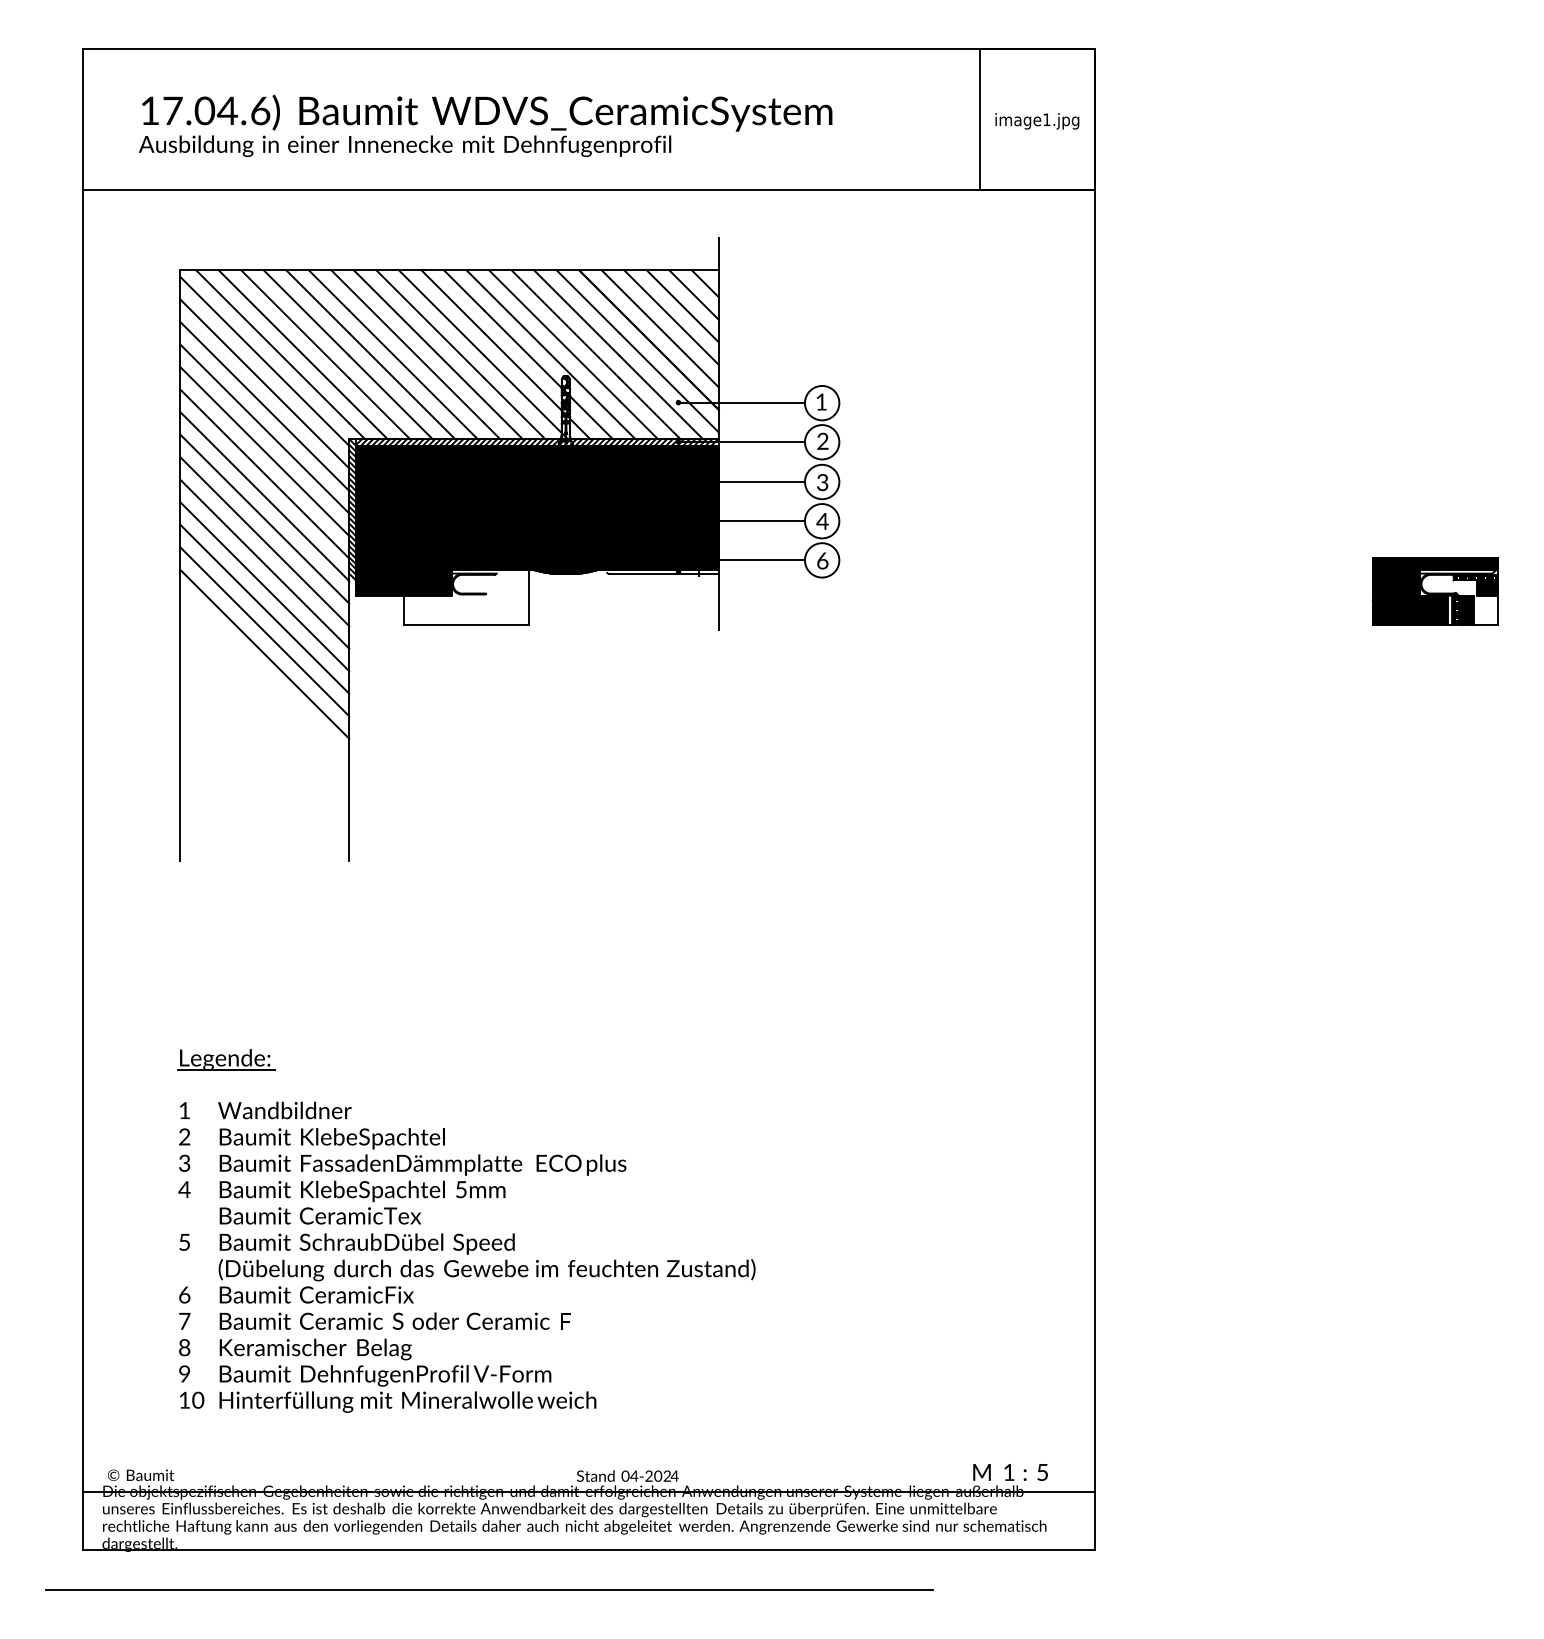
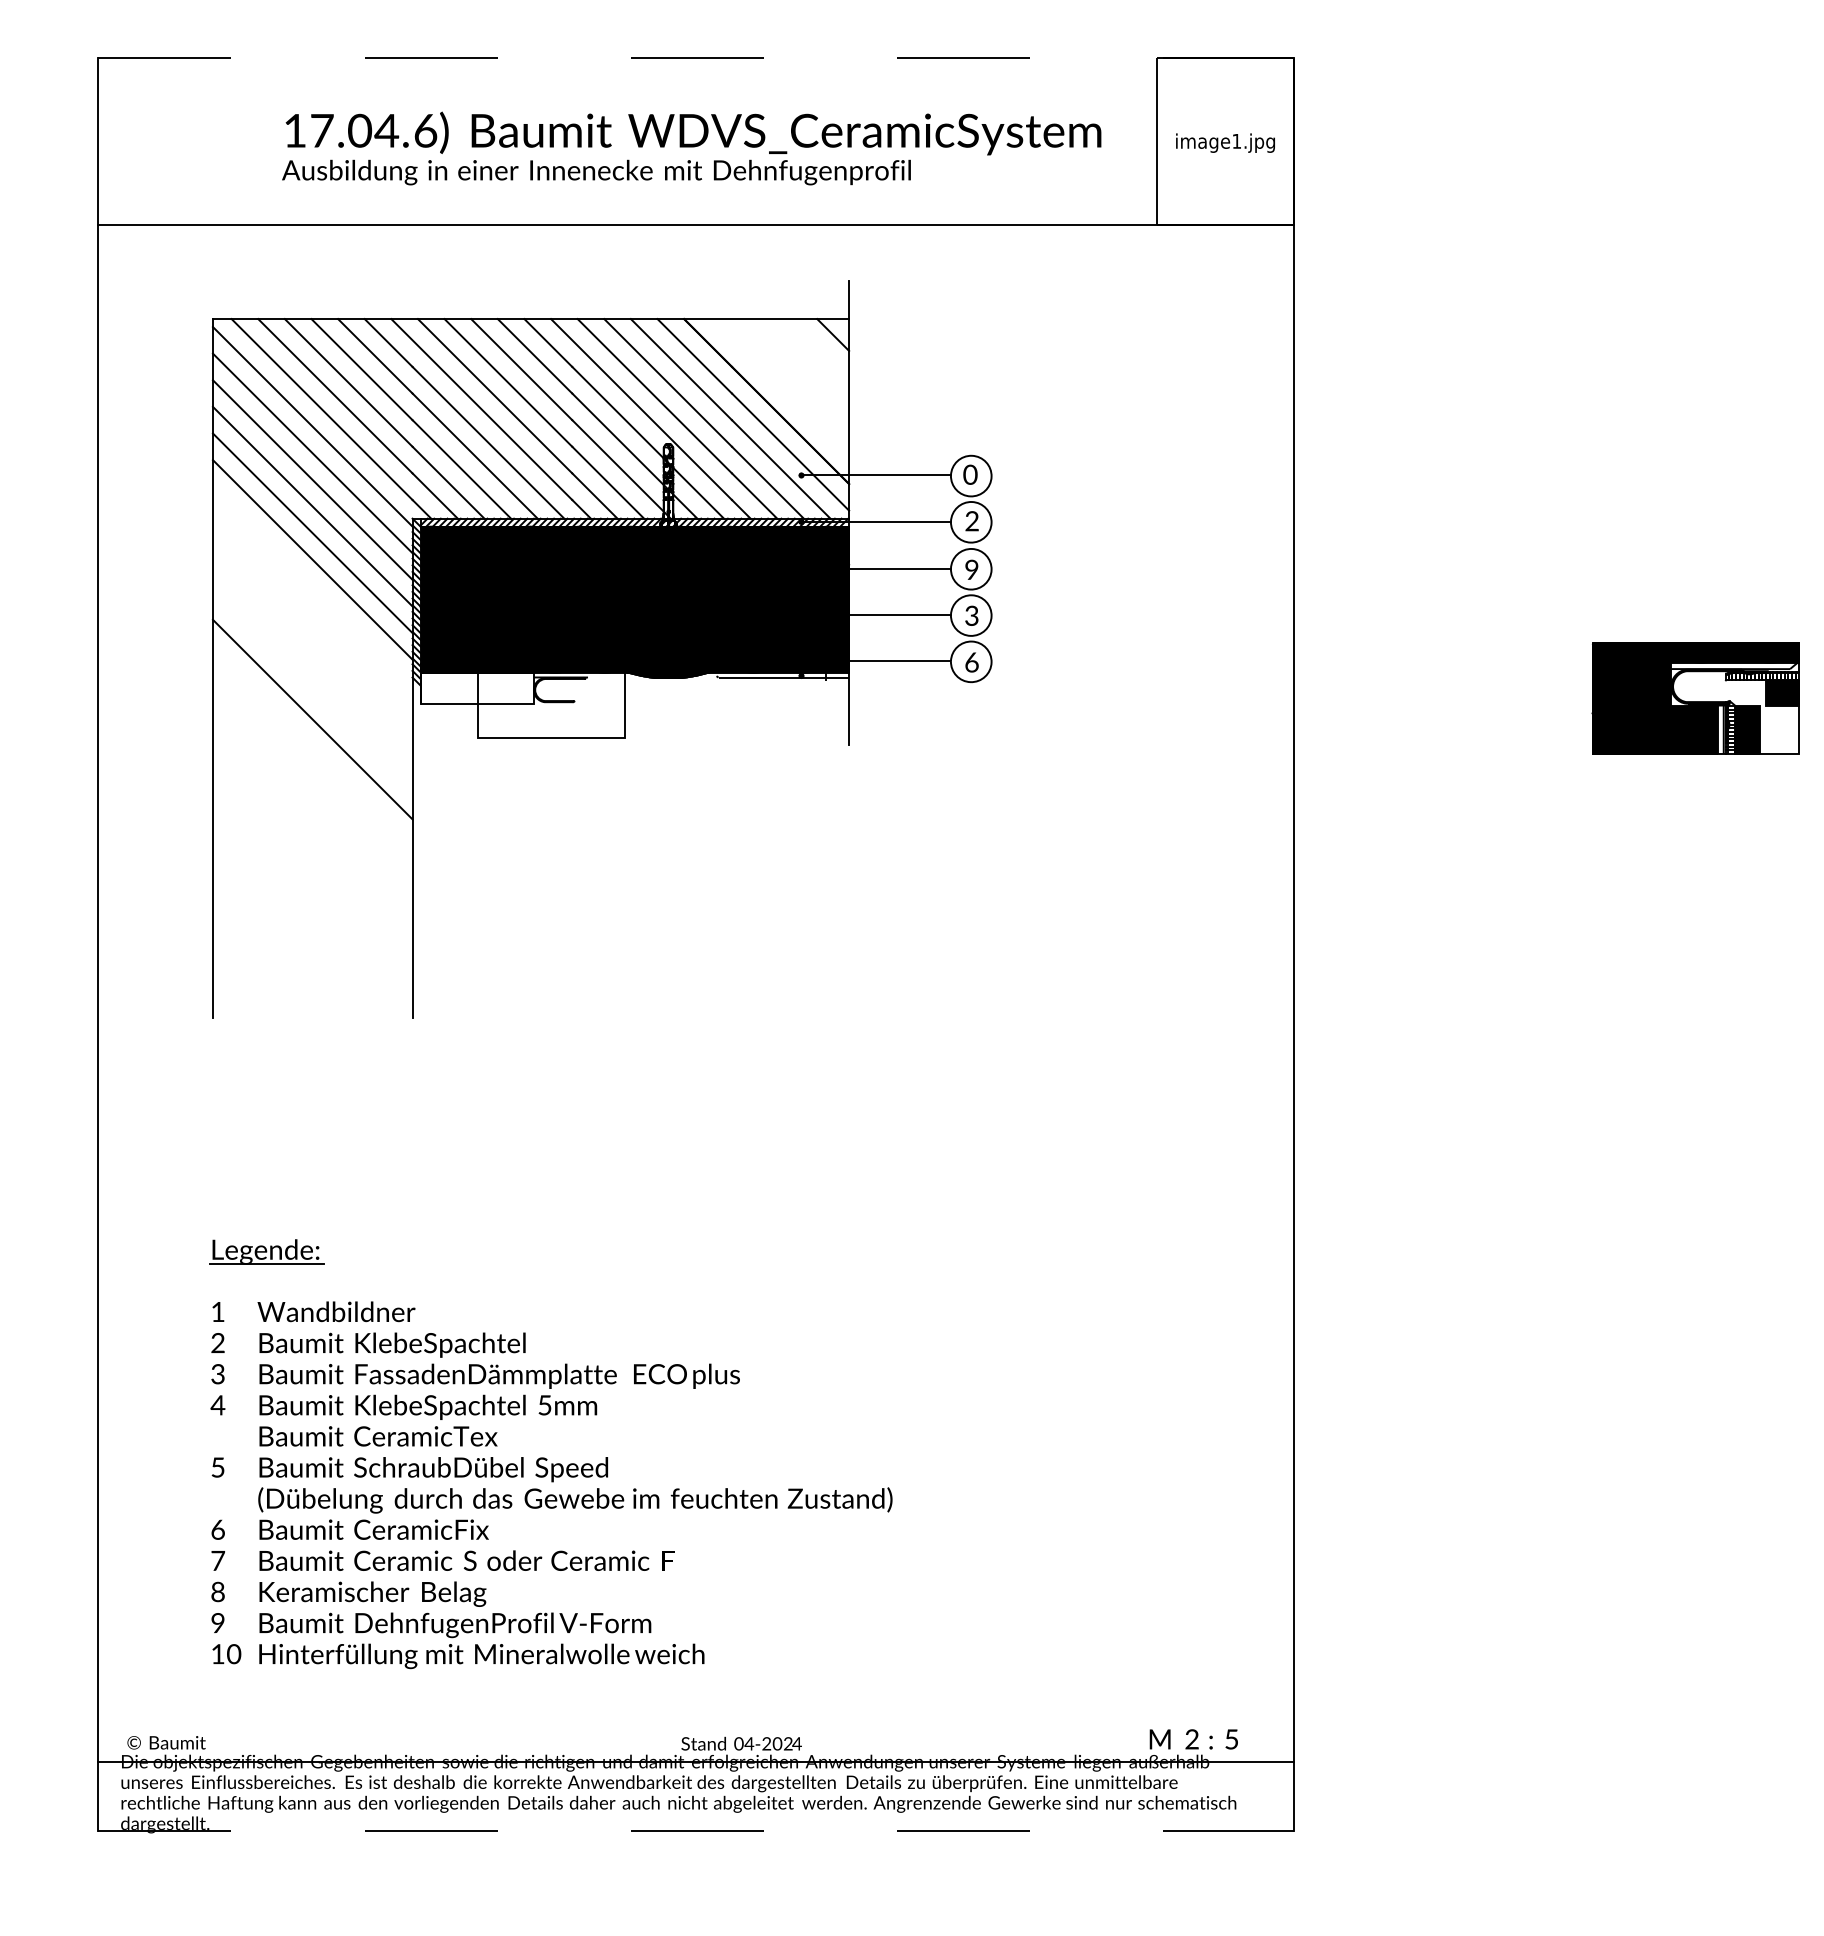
line: (589, 49) -> (696, 58), solid -> dashed
text: (485, 125) -> (691, 148), moved
line: (693, 295) -> (819, 348), removed
line: (682, 306) -> (806, 361), removed
line: (671, 317) -> (793, 374), removed
line: (659, 329) -> (779, 388), removed
text: (821, 401) -> (970, 474), 1 -> 0
text: (822, 482) -> (971, 569), 3 -> 9
line: (264, 496) -> (312, 586), removed
line: (264, 518) -> (312, 612), removed
text: (822, 521) -> (971, 615), 4 -> 3
line: (264, 541) -> (312, 639), removed
line: (264, 564) -> (312, 666), removed
fill: (403, 582) -> (476, 688), removed
line: (264, 586) -> (312, 692), removed
part: (1434, 591) -> (1694, 698), size x1.4
line: (264, 632) -> (312, 746), removed
line: (264, 654) -> (312, 772), removed
text: (1008, 1472) -> (1191, 1739), 1 -> 2
line: (589, 1549) -> (696, 1830), solid -> dashed
line: (489, 1589) -> (578, 1877), removed

